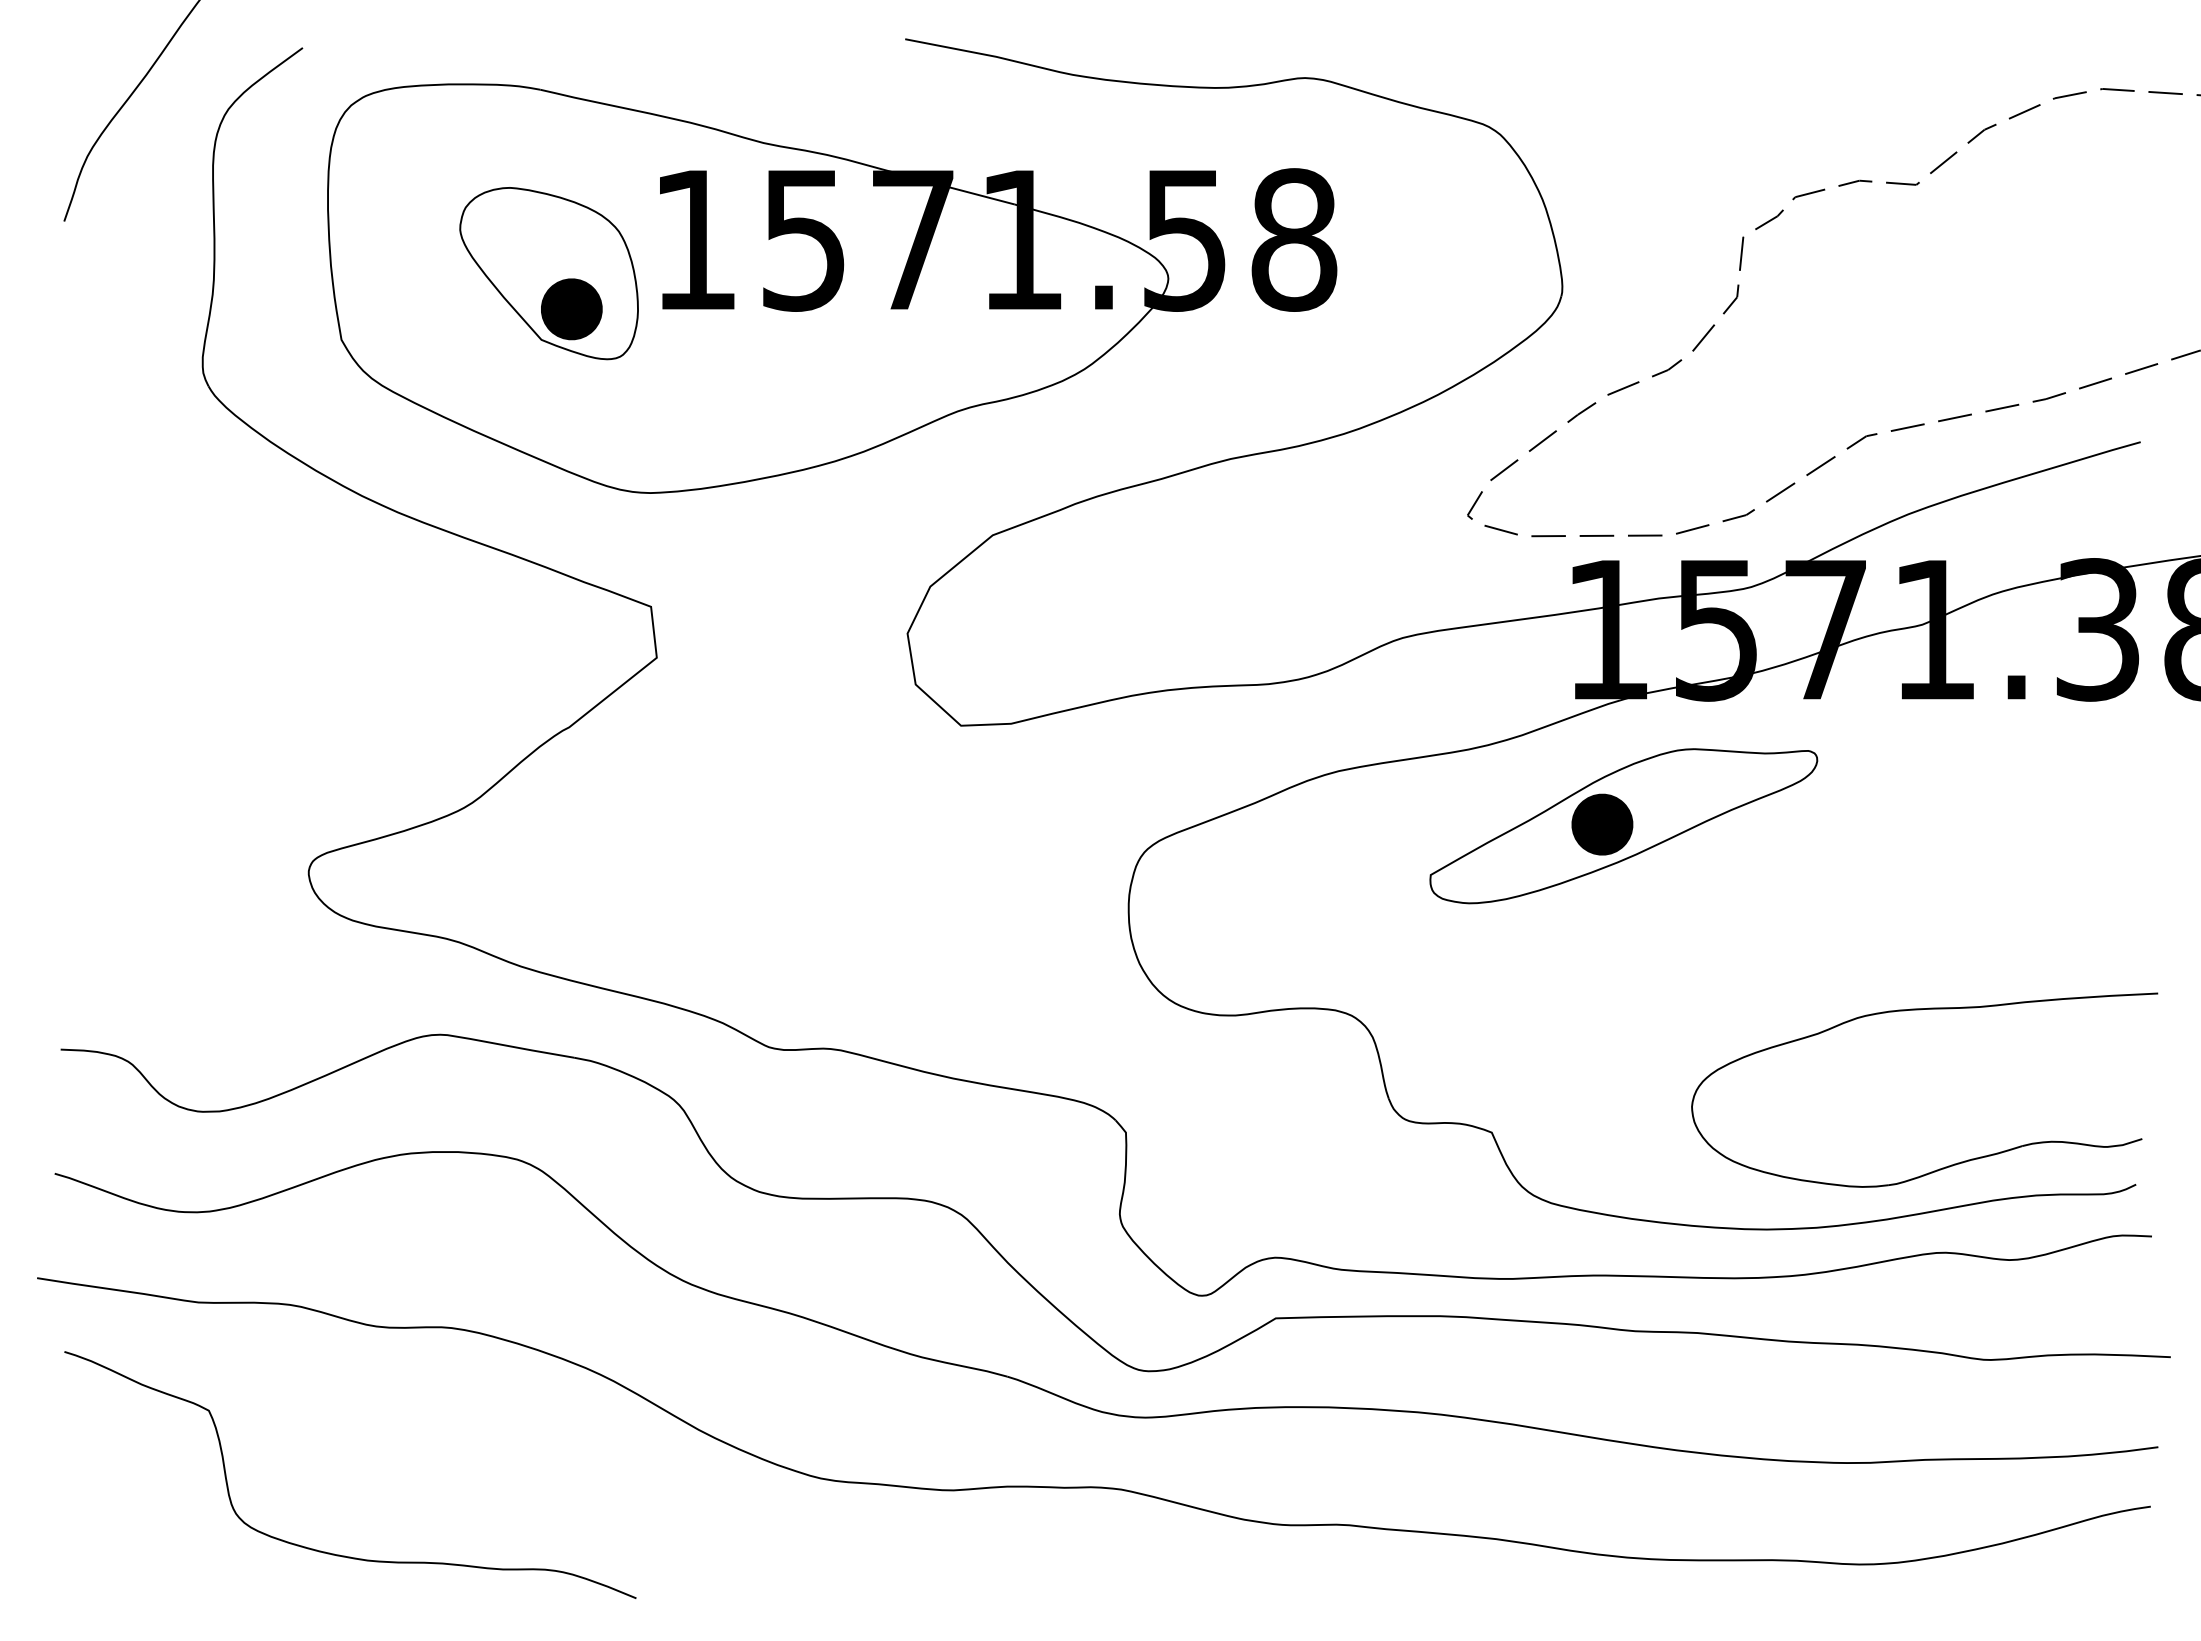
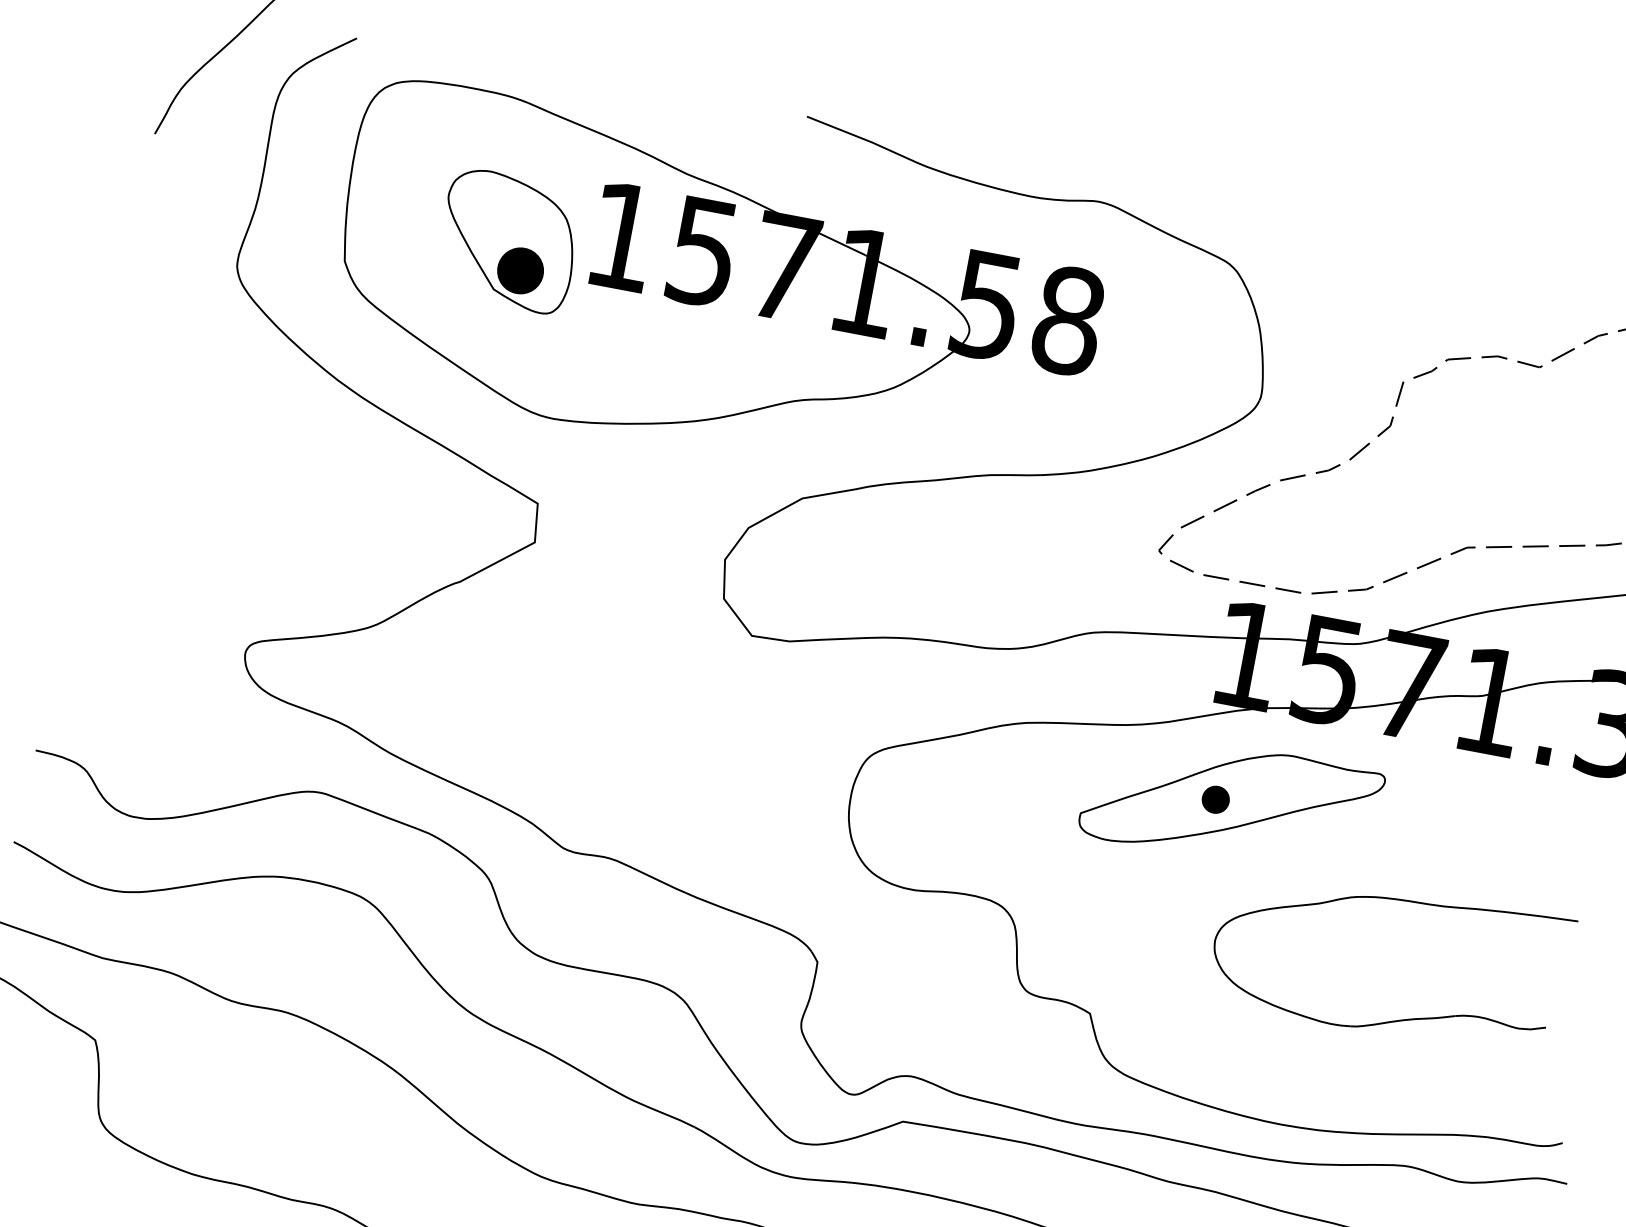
part: (1602, 824) -> (1215, 799), size x0.6
part: (1921, 1010) -> (1399, 900), moved

